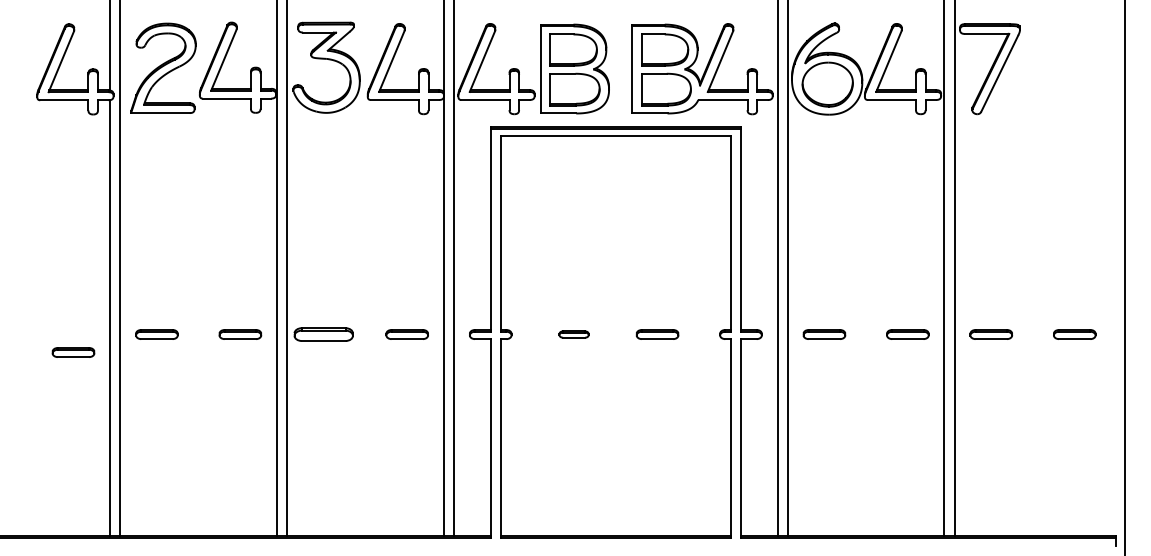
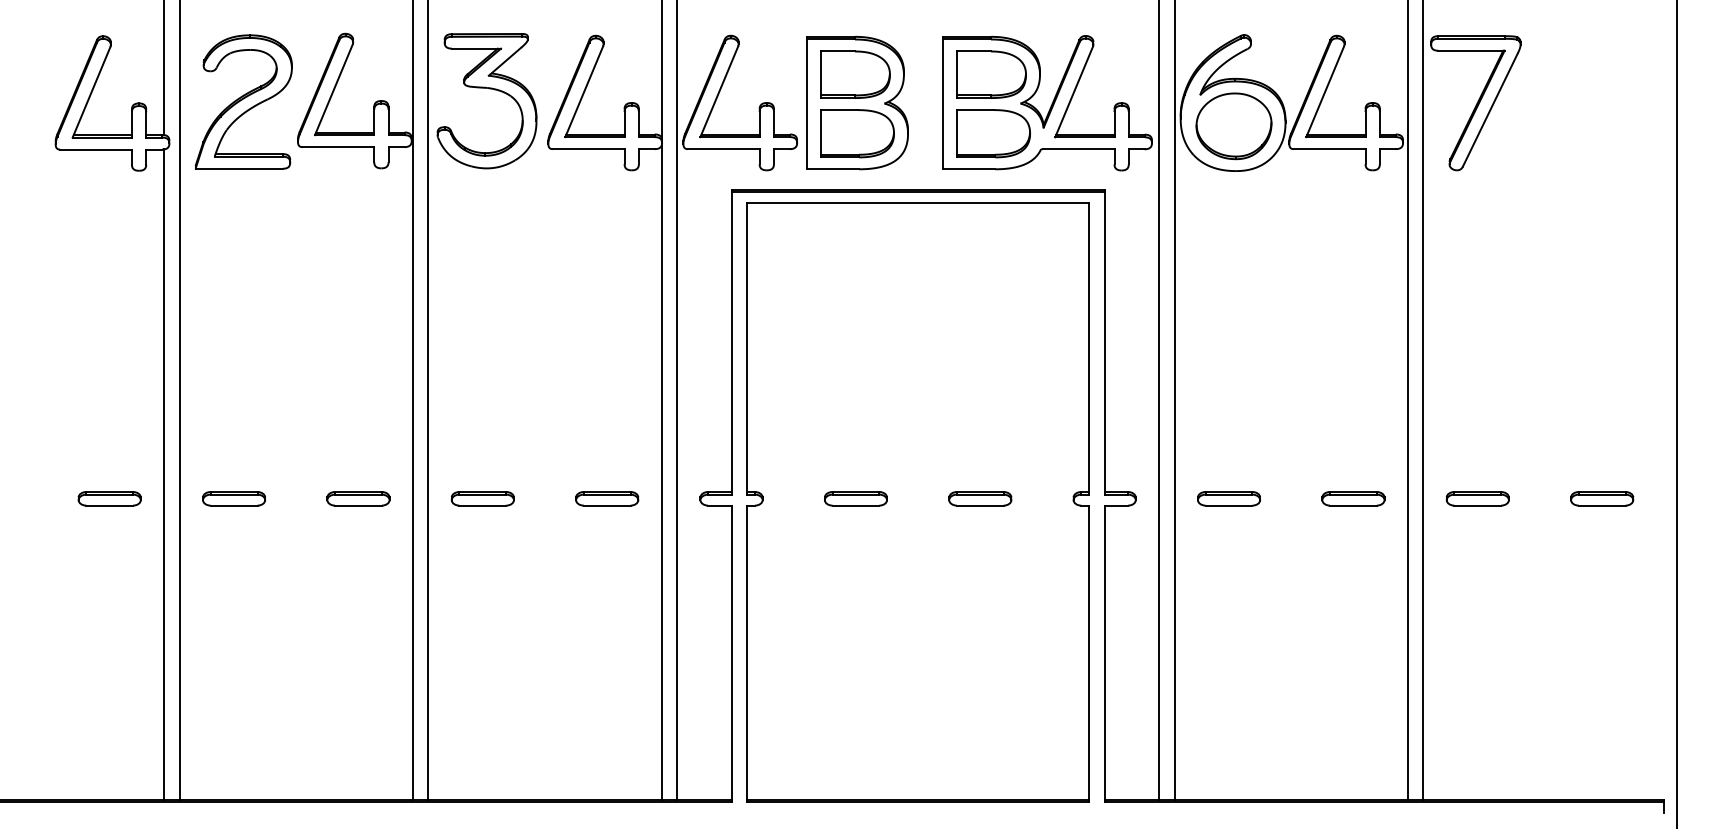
part: (323, 334) -> (482, 498), size x0.71
part: (573, 334) -> (855, 498), size x1.43
part: (73, 352) -> (109, 498), moved

